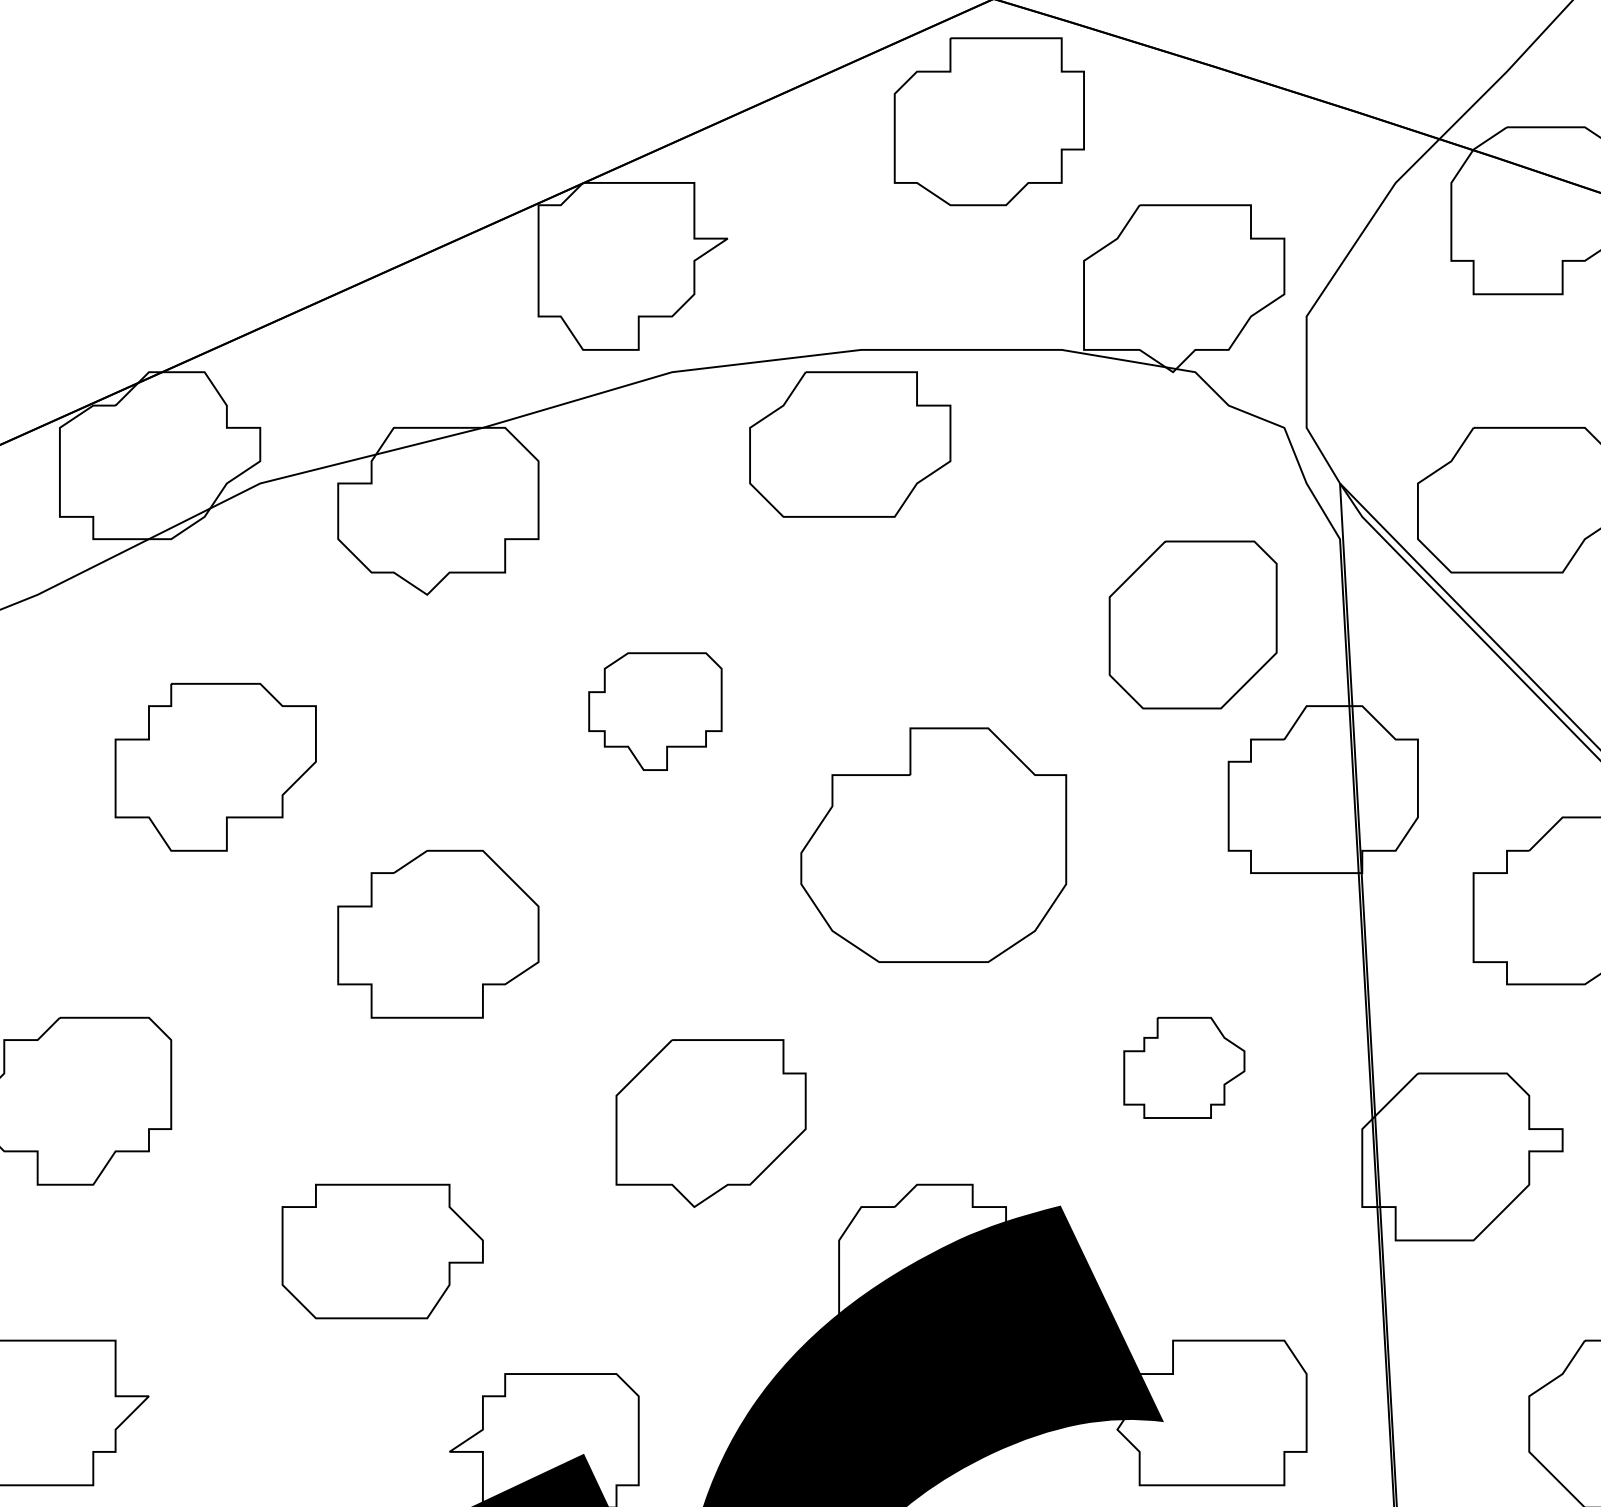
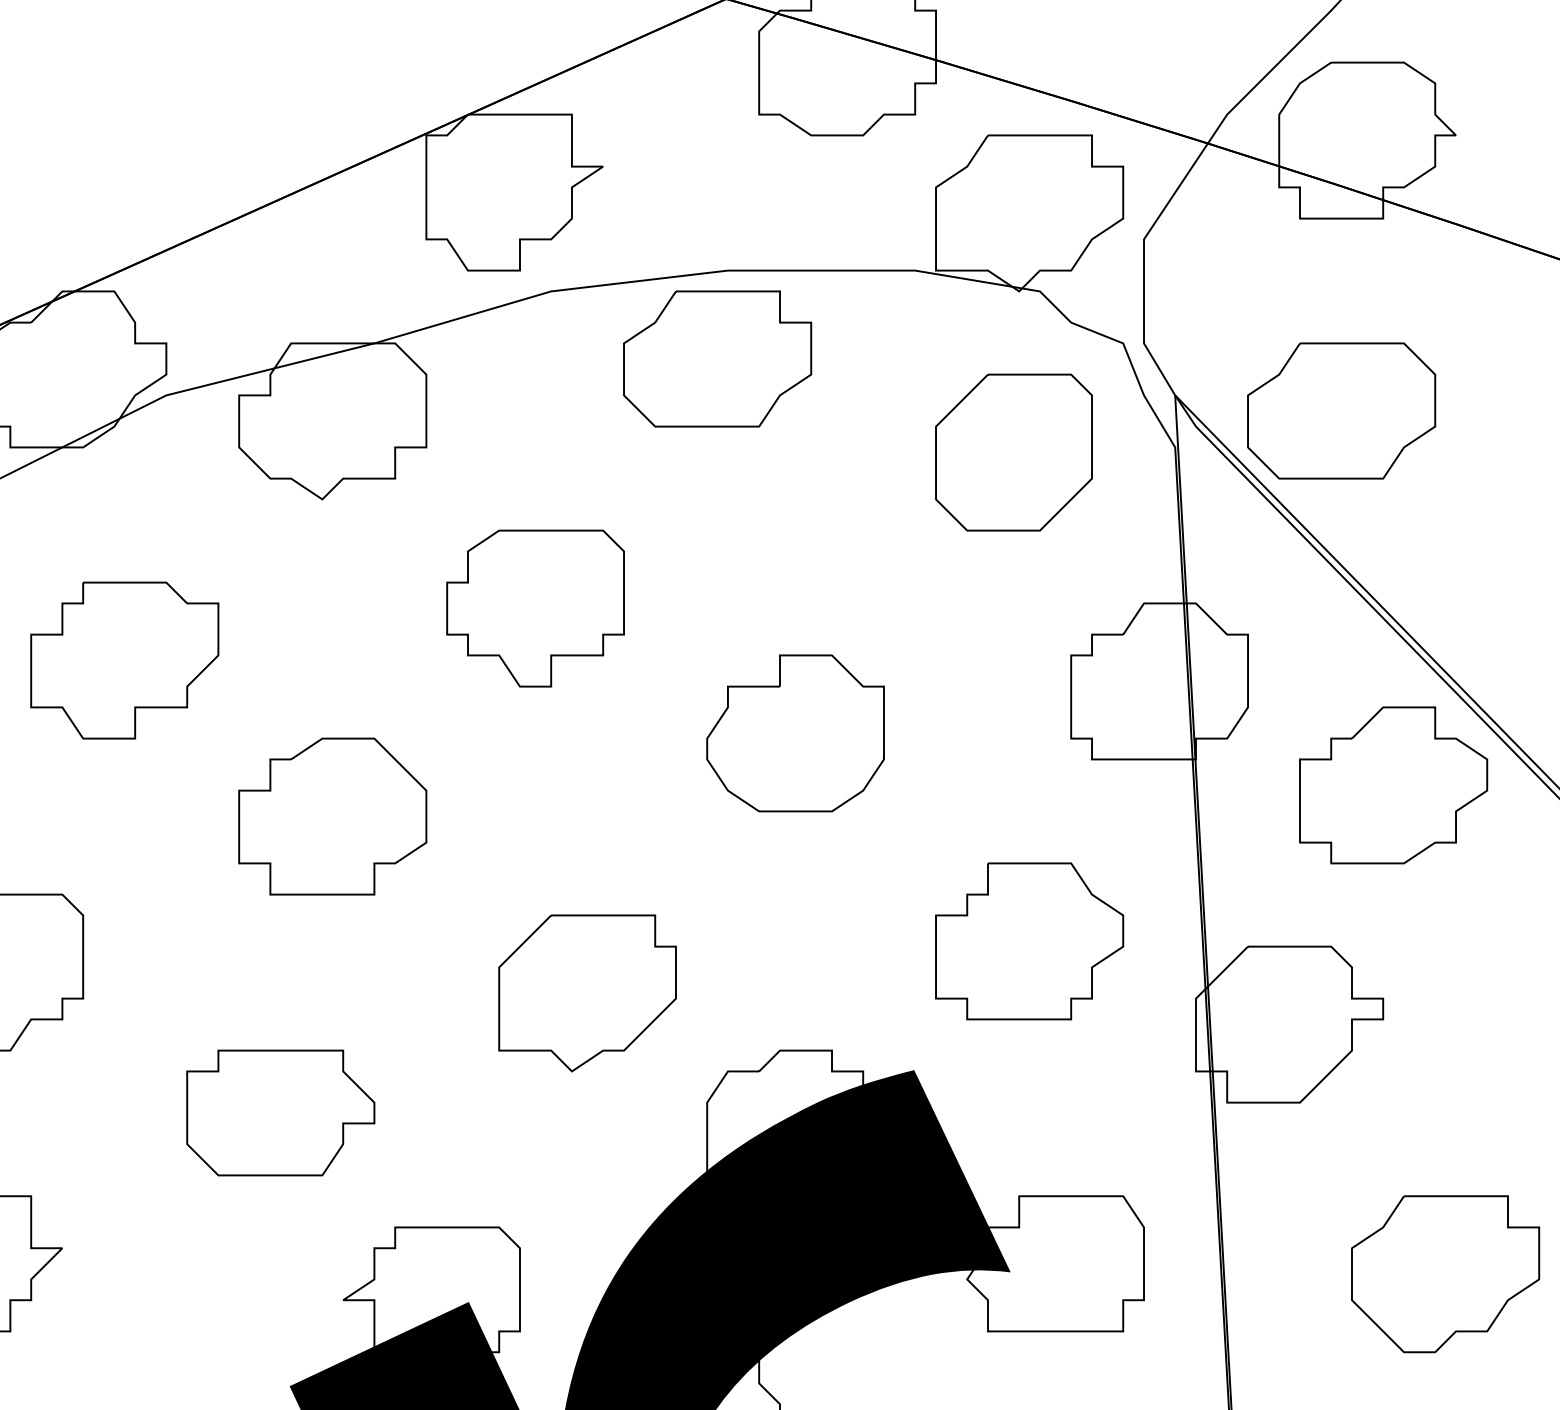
part: (1192, 624) -> (1013, 452), moved
part: (655, 711) -> (535, 608), size x1.43
part: (933, 845) -> (795, 733), size x0.71
part: (1184, 1067) -> (1029, 941), size x1.67

